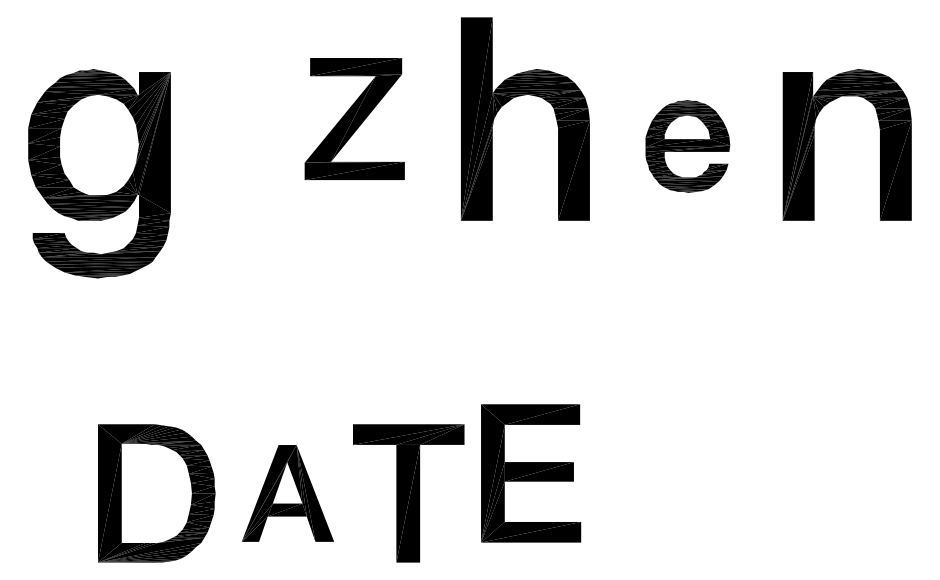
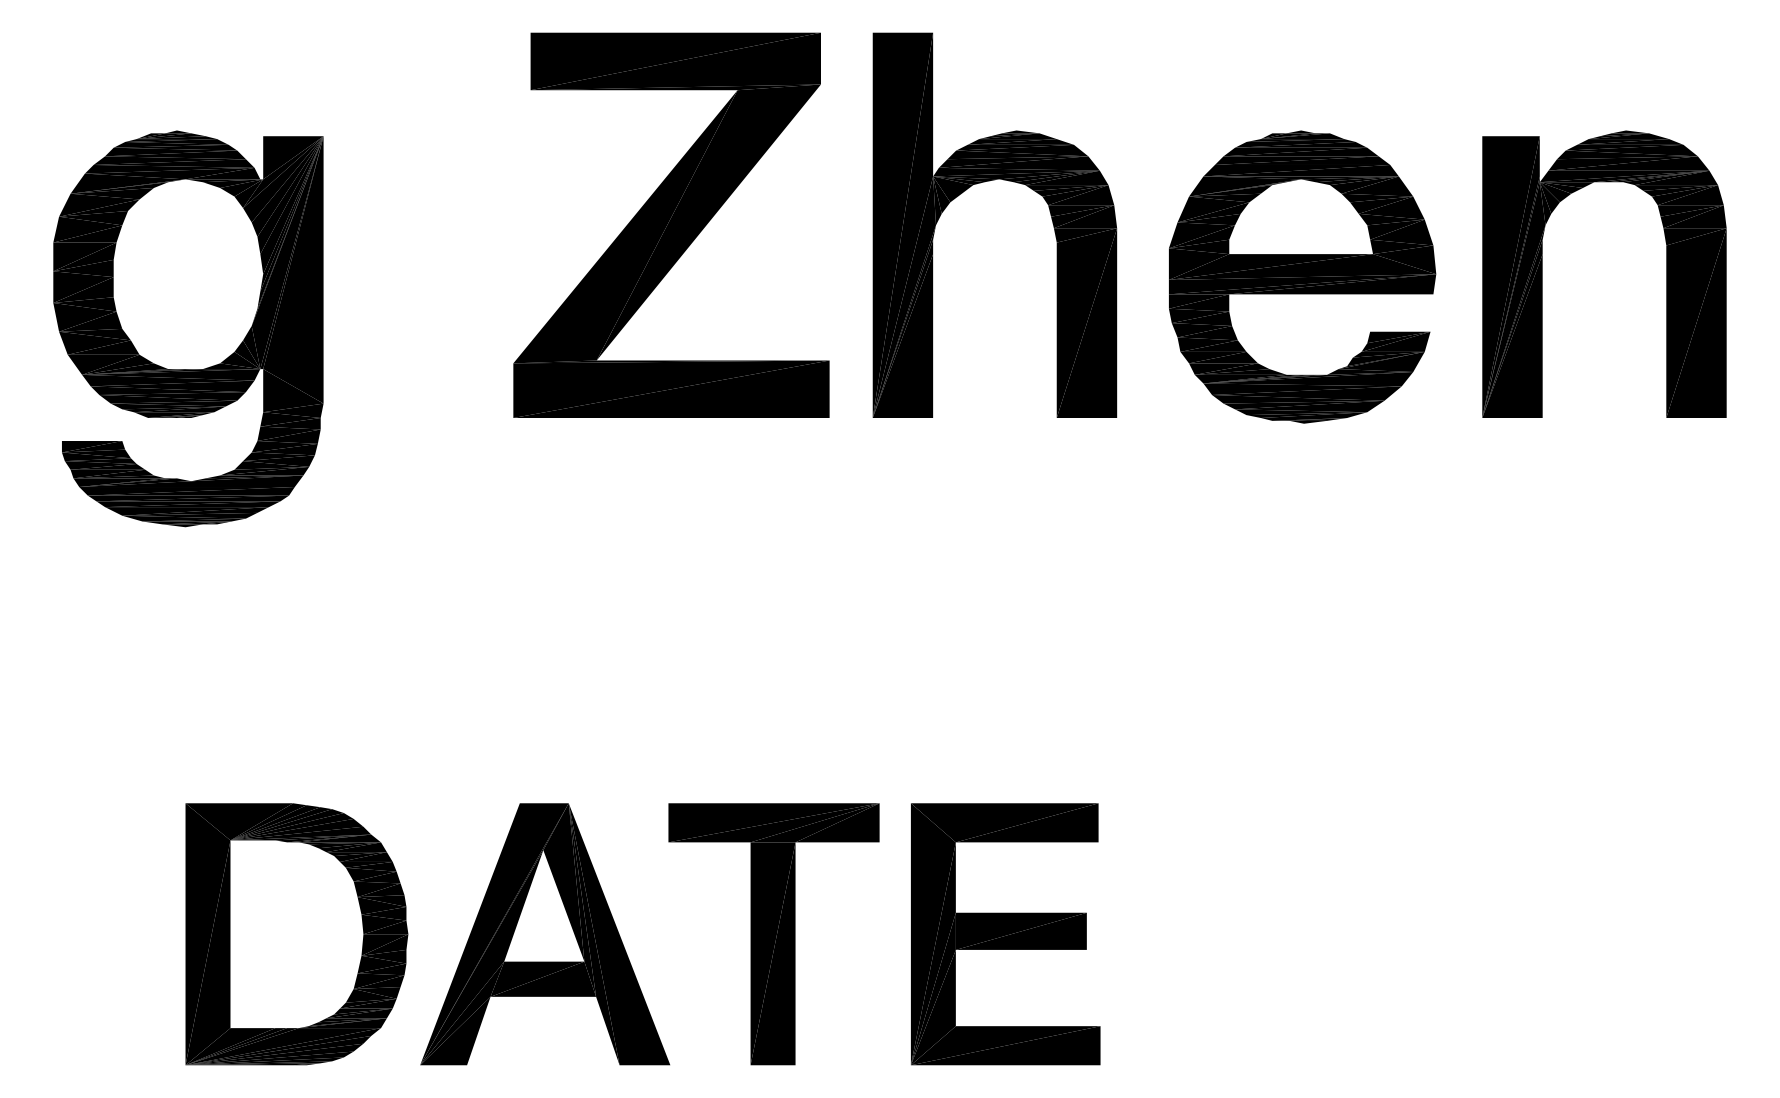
part: (354, 118) -> (671, 224), size x1.67
part: (687, 146) -> (1301, 277), size x1.67
part: (531, 473) -> (1006, 934), moved
part: (287, 493) -> (544, 934), size x1.43

